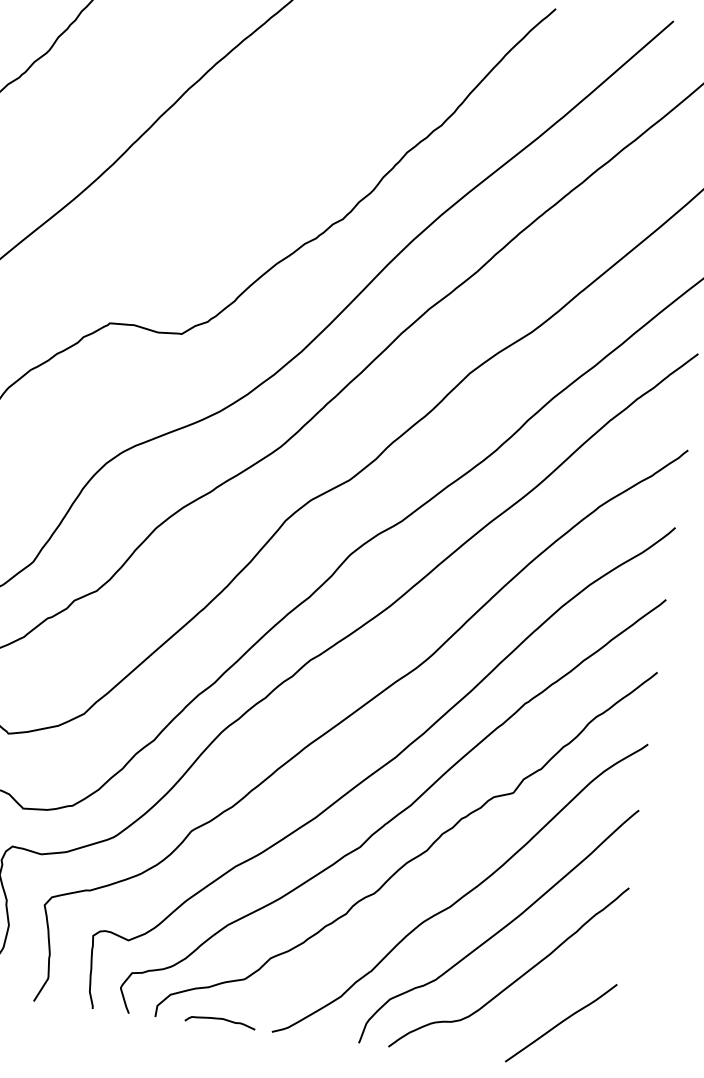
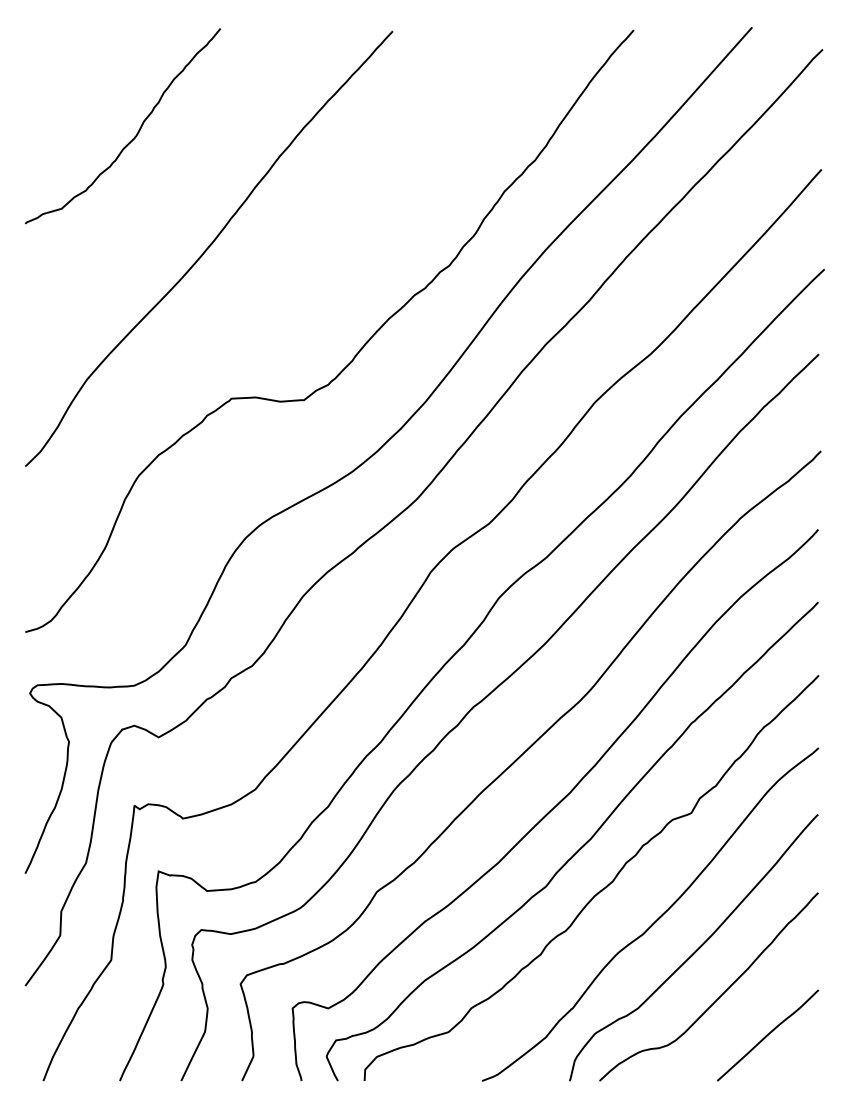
curve: (220, 1019) -> (429, 1075), removed

